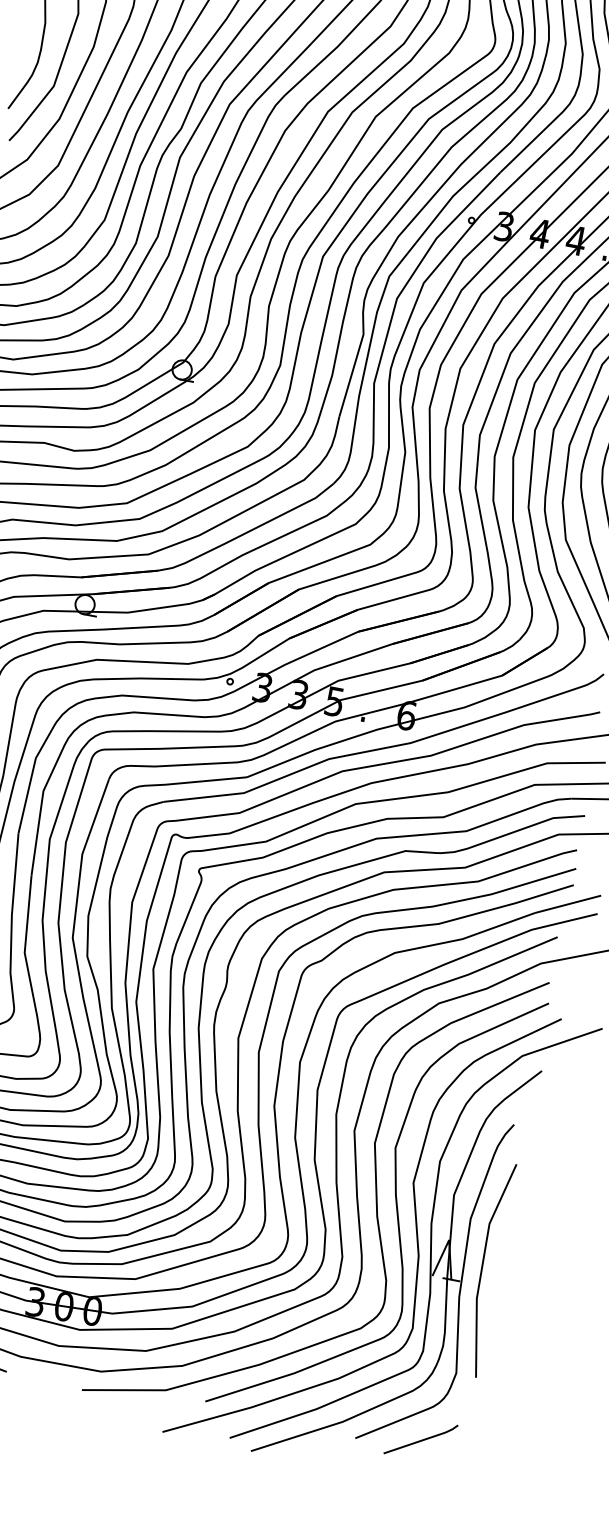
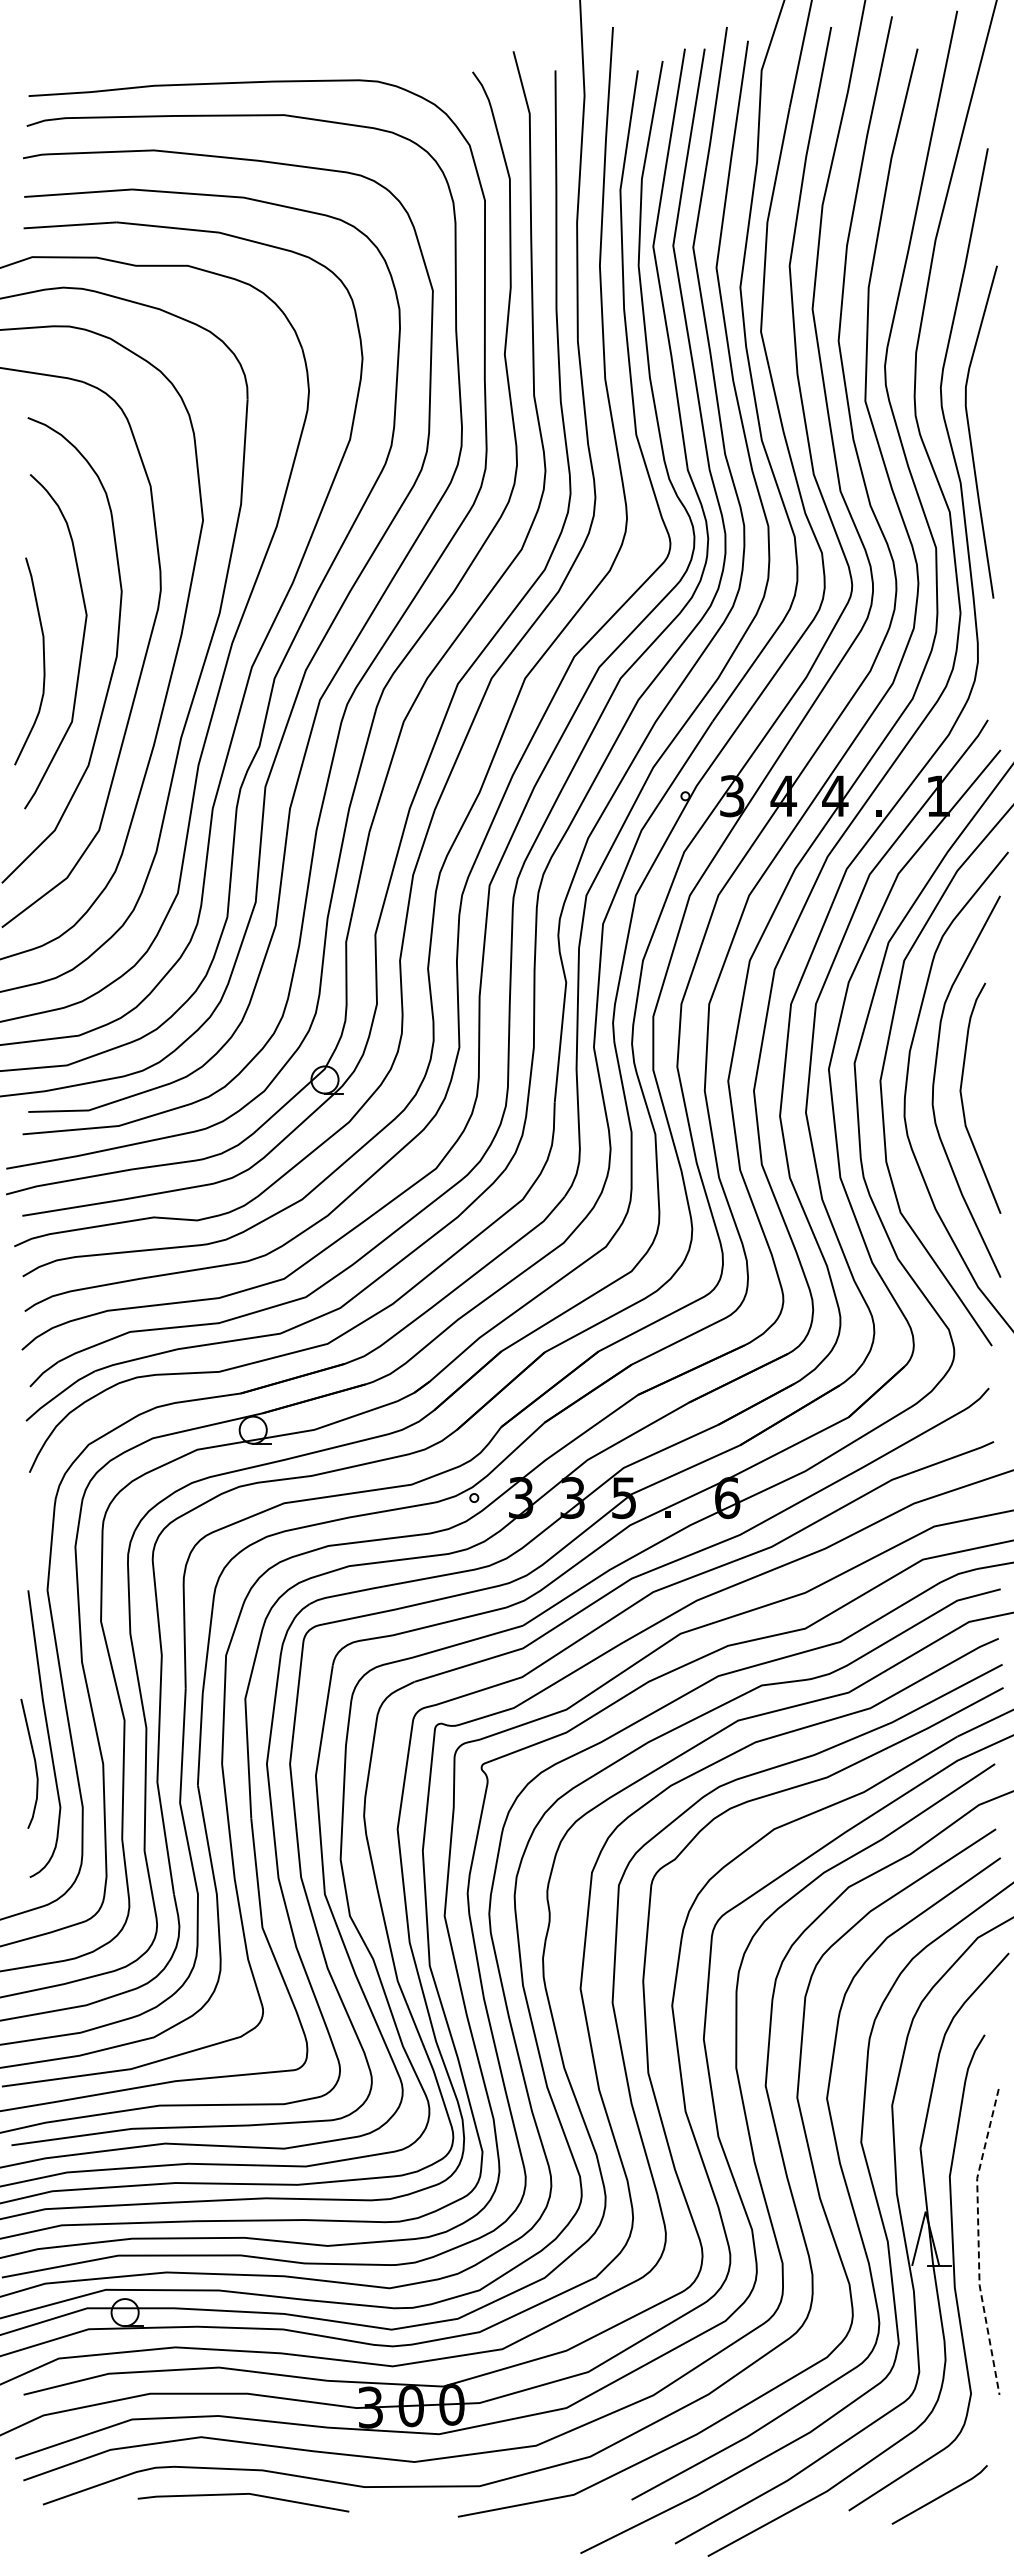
line: (481, 1267) -> (978, 2241), solid -> dashed

